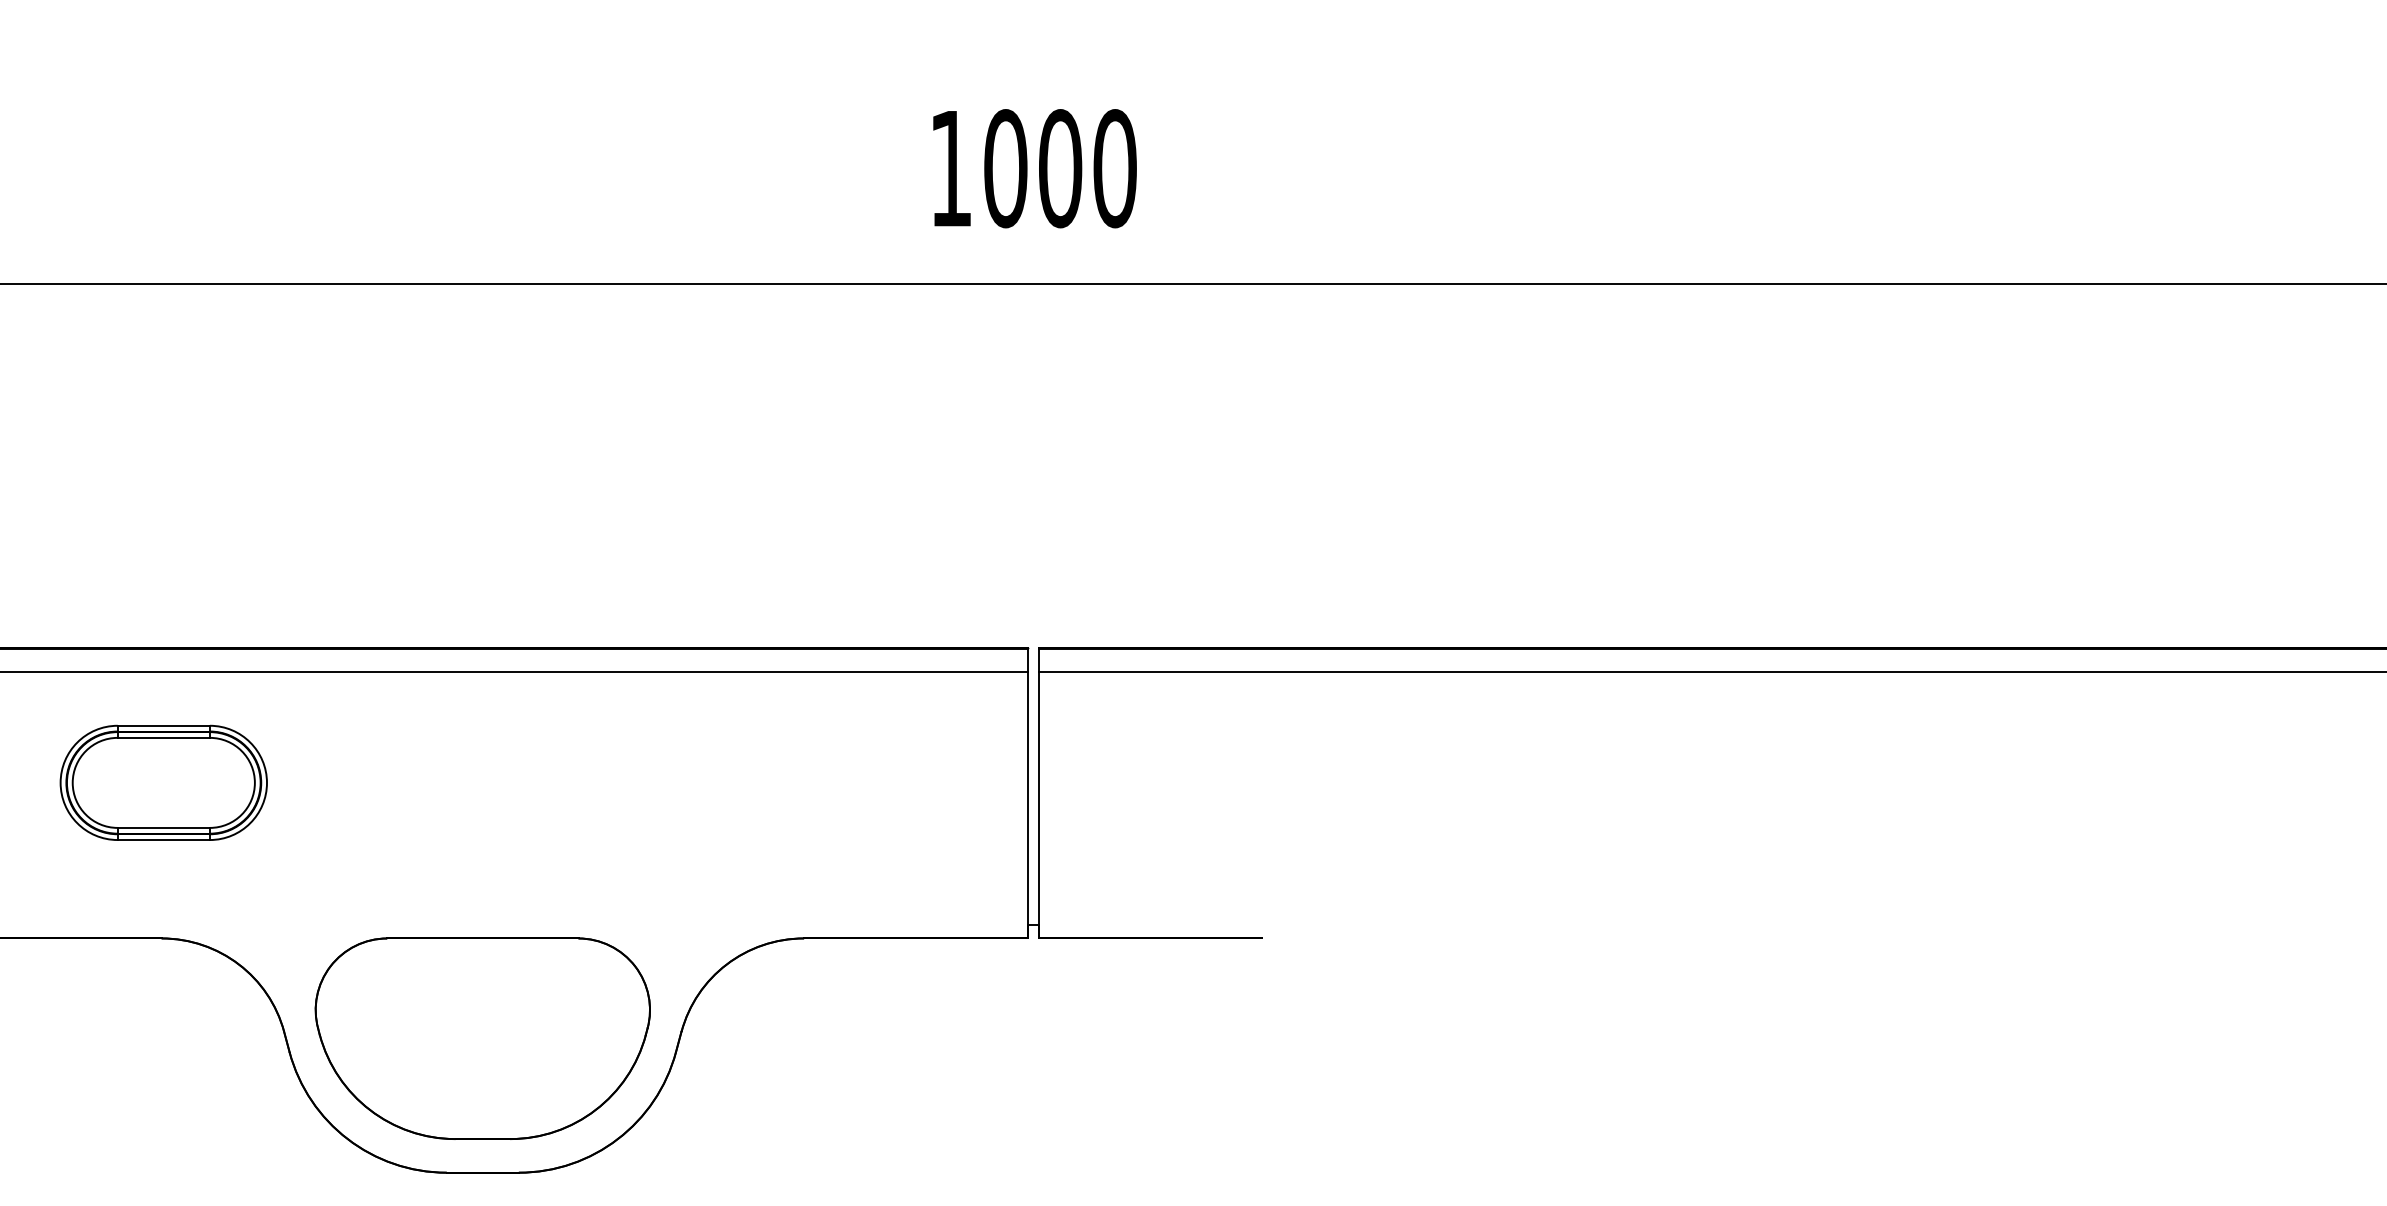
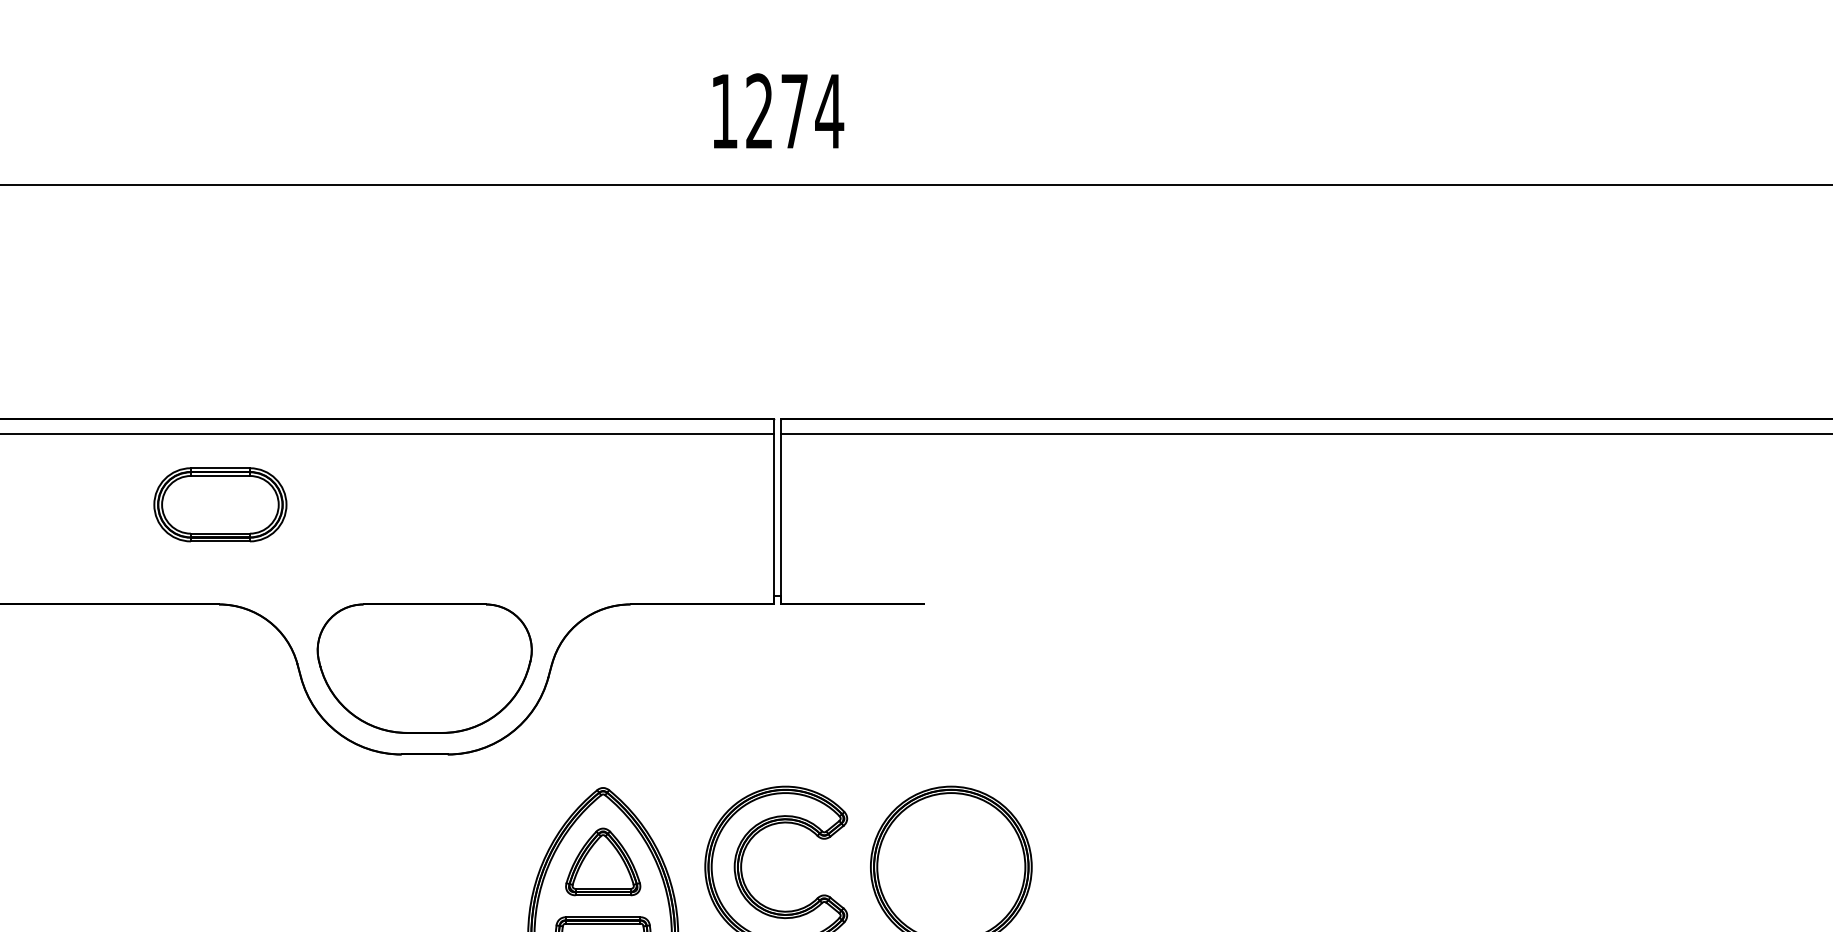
text: (1060, 168) -> (794, 111), 1000 -> 1274

